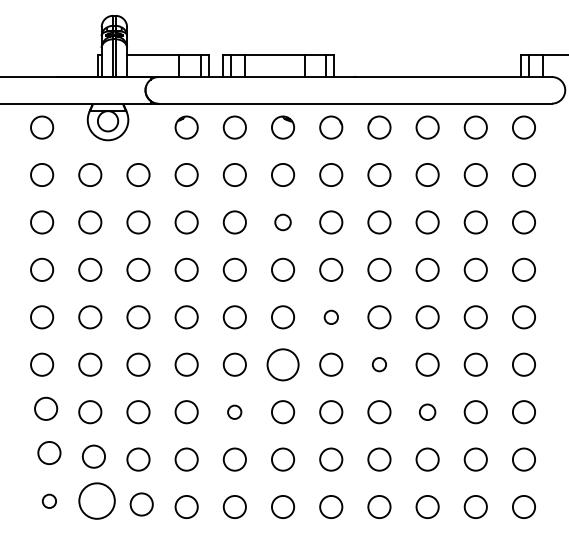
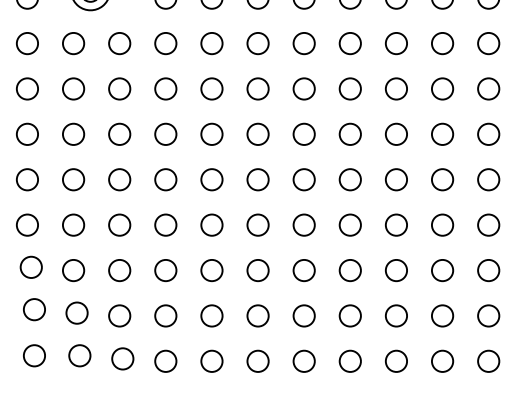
circle: (282, 222) -> (257, 89), size x1.43
circle: (331, 317) -> (304, 179), size x1.67
circle: (282, 364) -> (257, 224), size x0.71
circle: (379, 364) -> (350, 224), size x1.67
circle: (234, 412) -> (211, 270), size x1.67
circle: (427, 412) -> (396, 270), size x1.43
circle: (49, 501) -> (34, 356), size x1.67
circle: (96, 501) -> (79, 356), size x0.62

